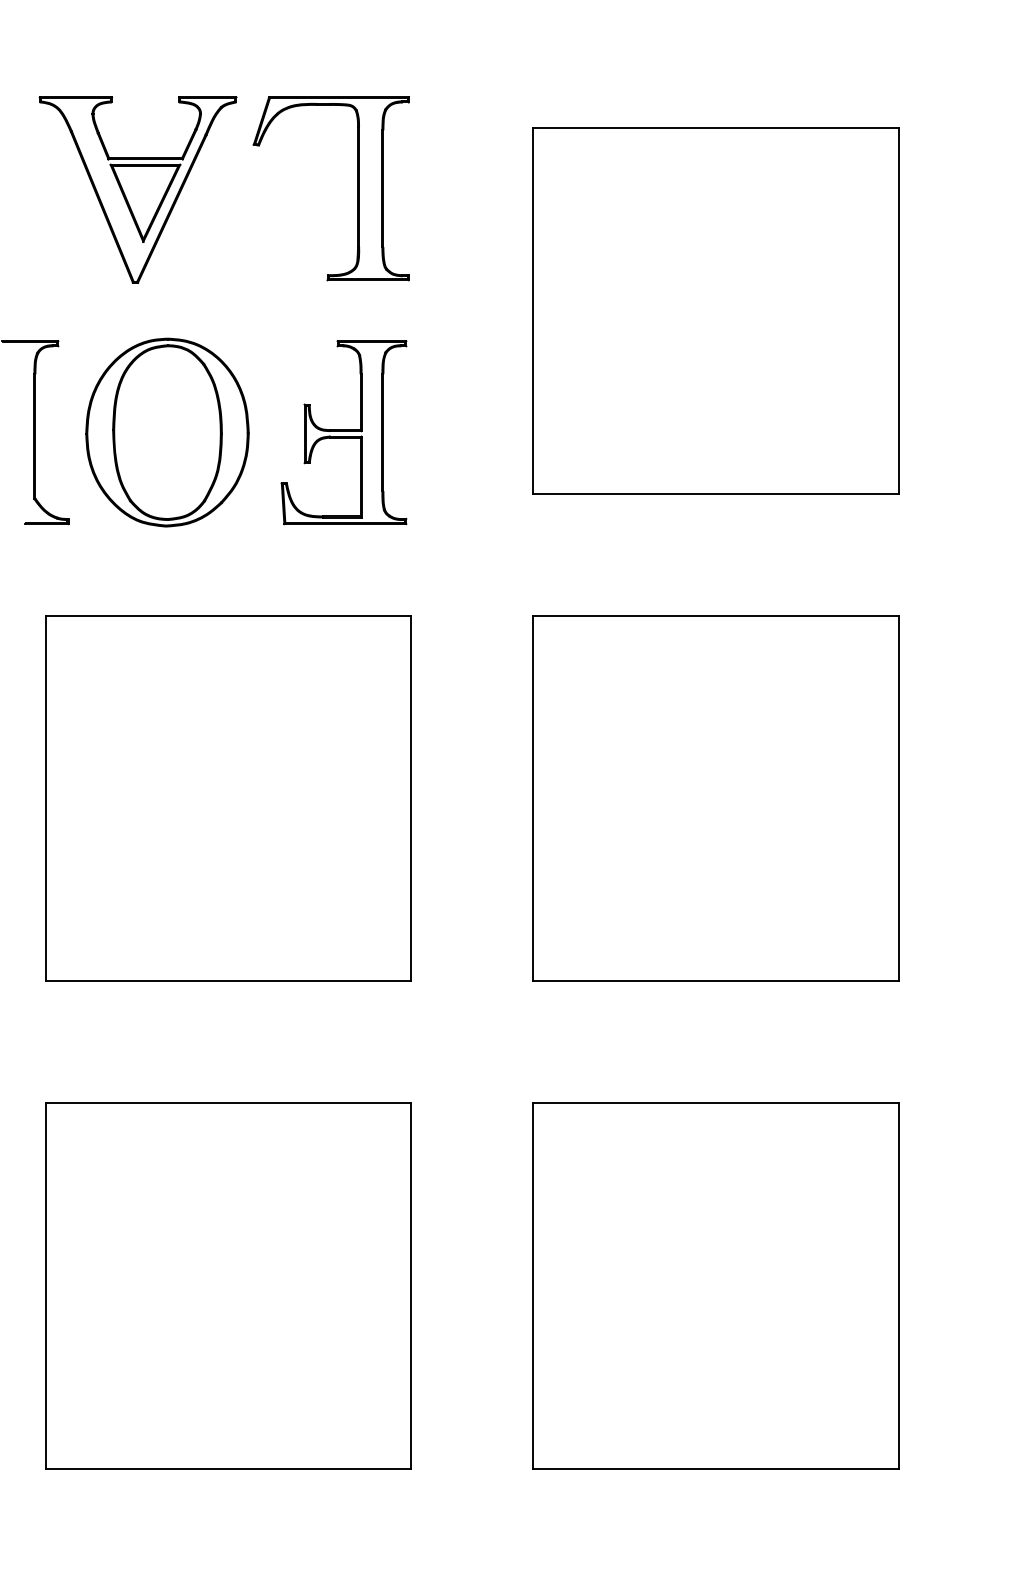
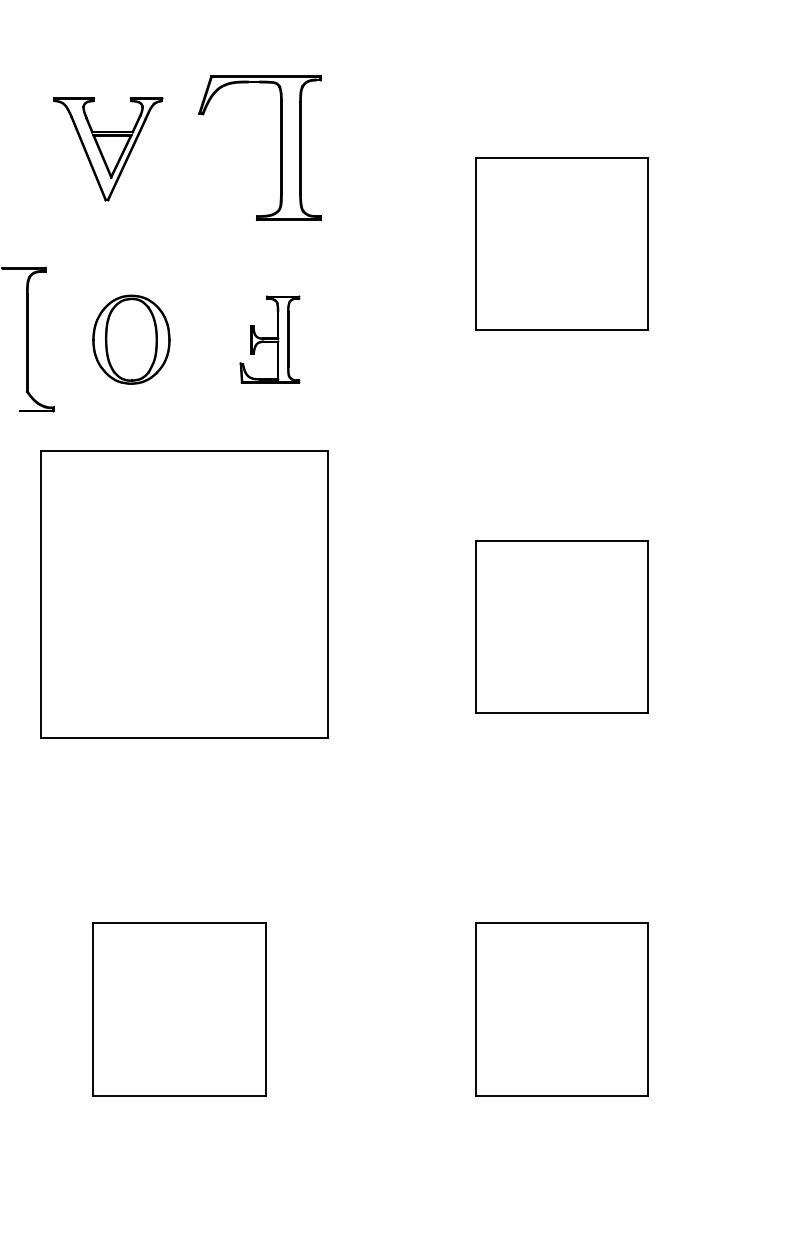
part: (138, 190) -> (108, 149), size x0.7
part: (716, 310) -> (562, 243), size x0.6
part: (167, 432) -> (131, 339), size x0.6
part: (343, 432) -> (269, 339), size x0.6
part: (228, 797) -> (184, 594), moved
part: (716, 797) -> (562, 626), size x0.6
part: (228, 1285) -> (179, 1009), size x0.6
part: (716, 1285) -> (562, 1009), size x0.6

